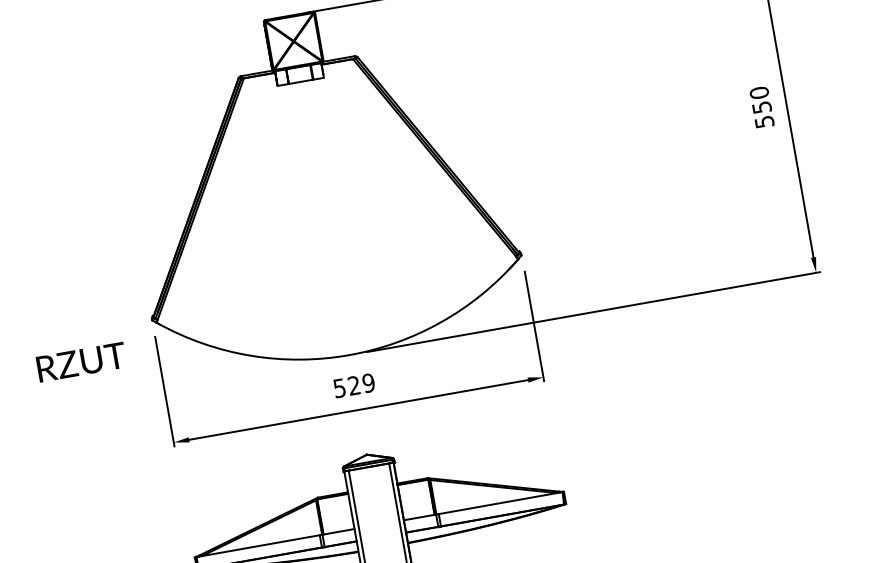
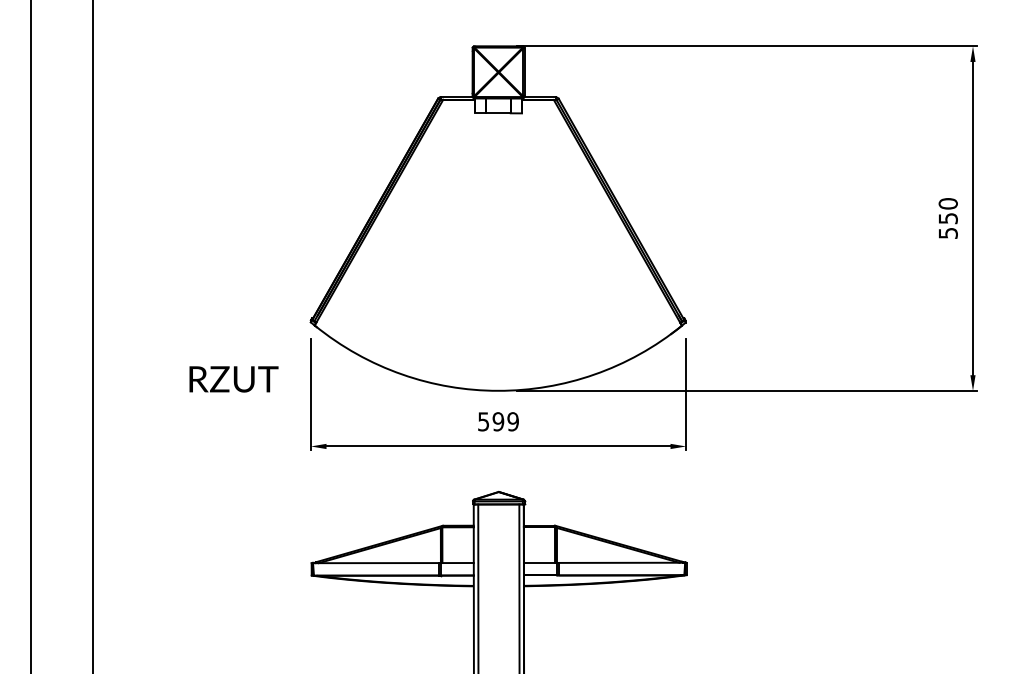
text: (81, 362) -> (233, 379), moved
text: (354, 385) -> (498, 421), 529 -> 599

